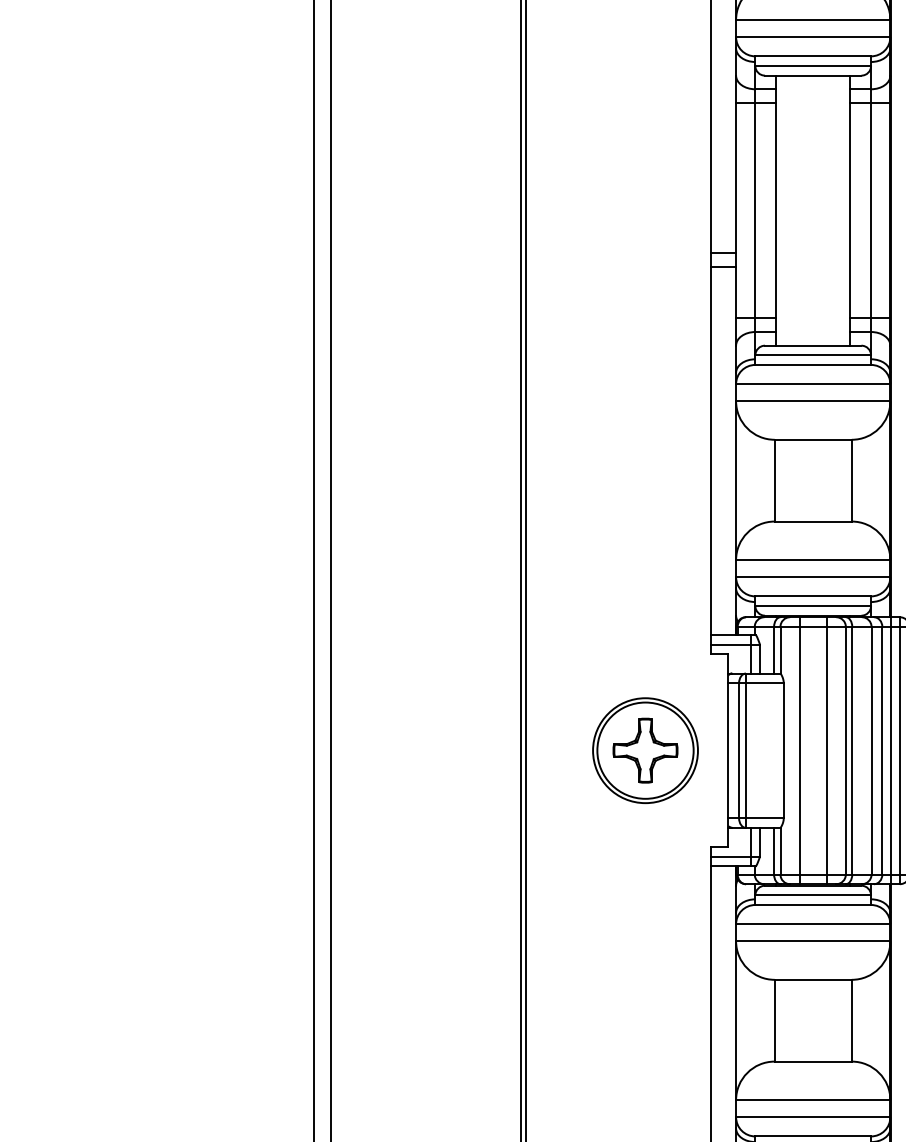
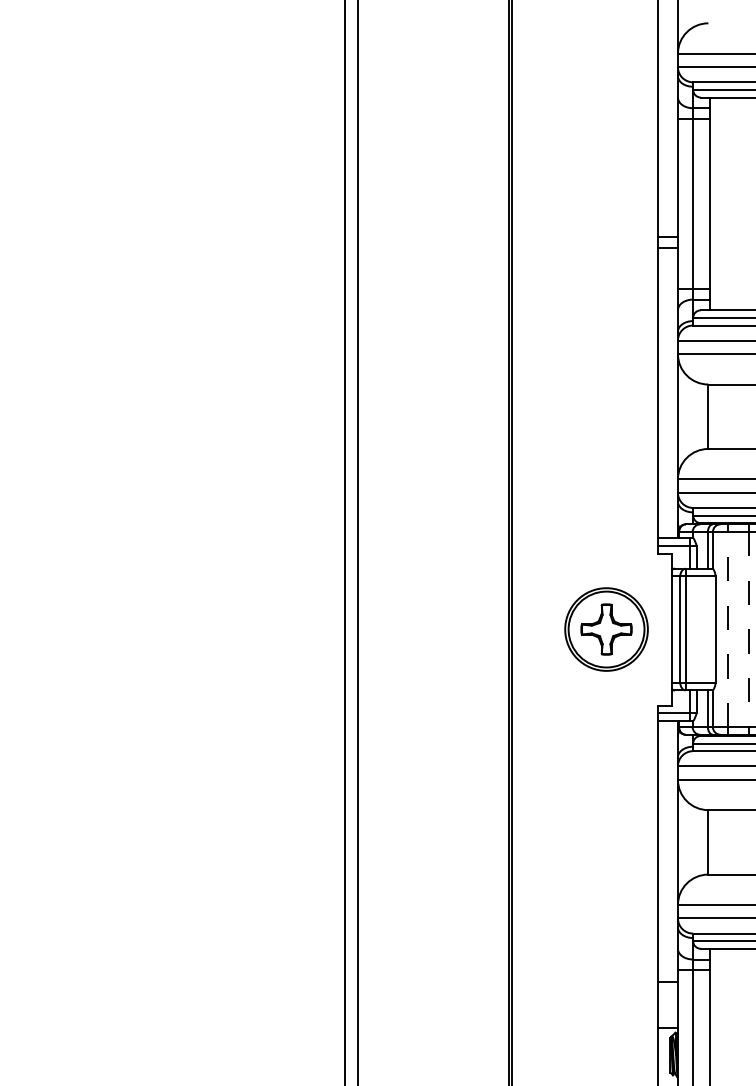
line: (800, 750) -> (728, 629), solid -> dashed
line: (826, 750) -> (749, 629), solid -> dashed

